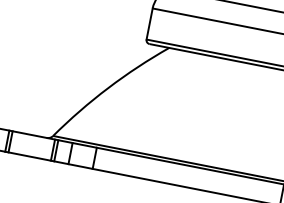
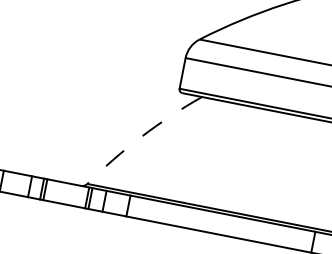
arc: (107, 87) -> (141, 136), solid -> dashed

